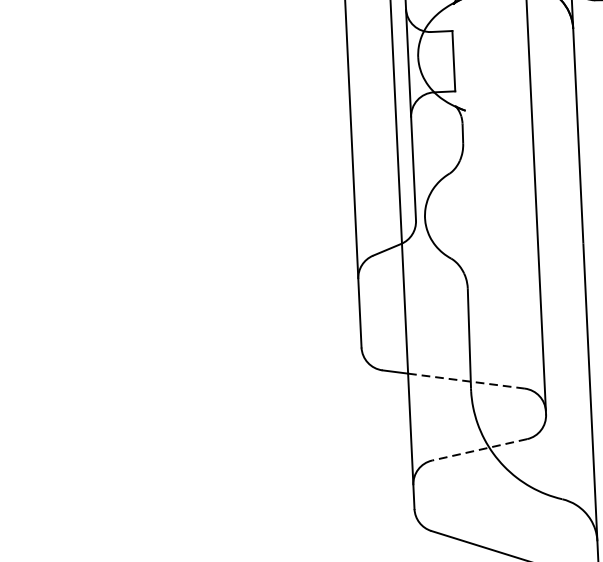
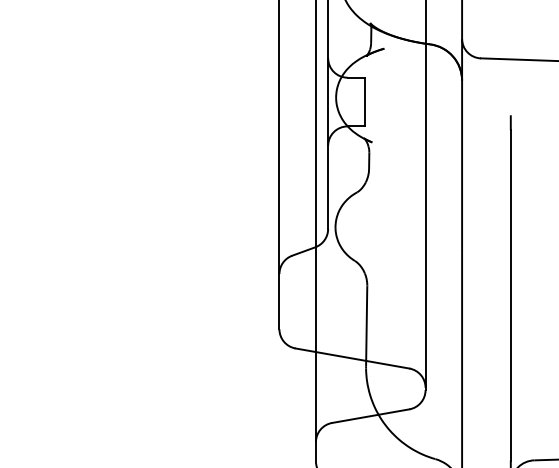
line: (467, 381) -> (363, 360), dashed -> solid
line: (479, 450) -> (370, 416), dashed -> solid

